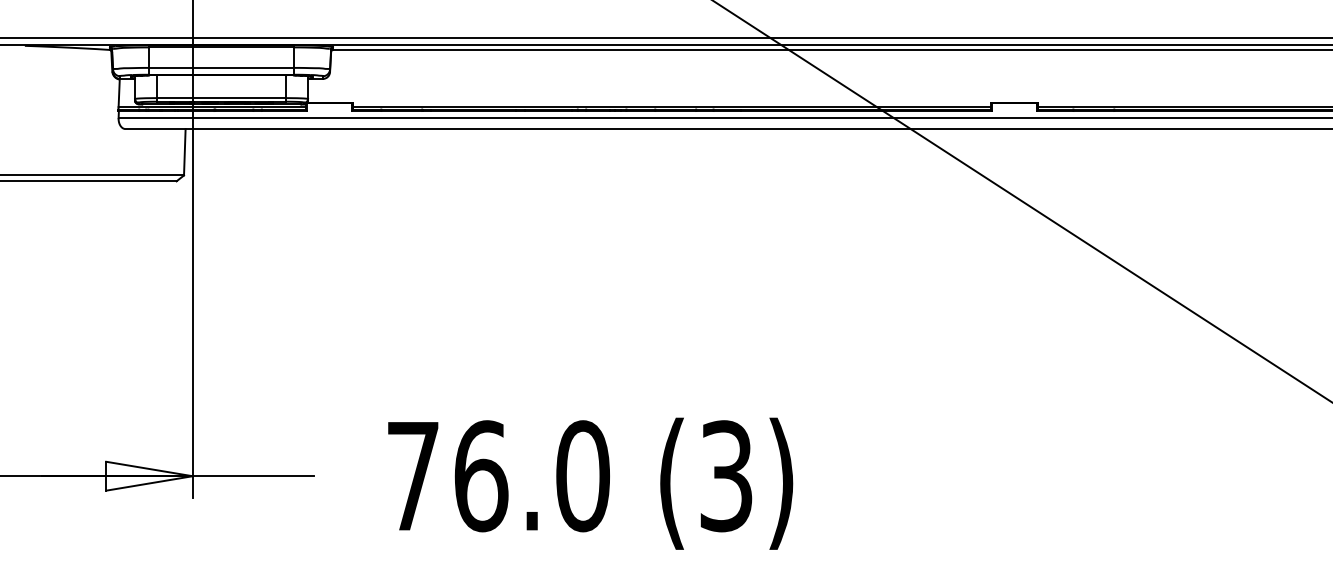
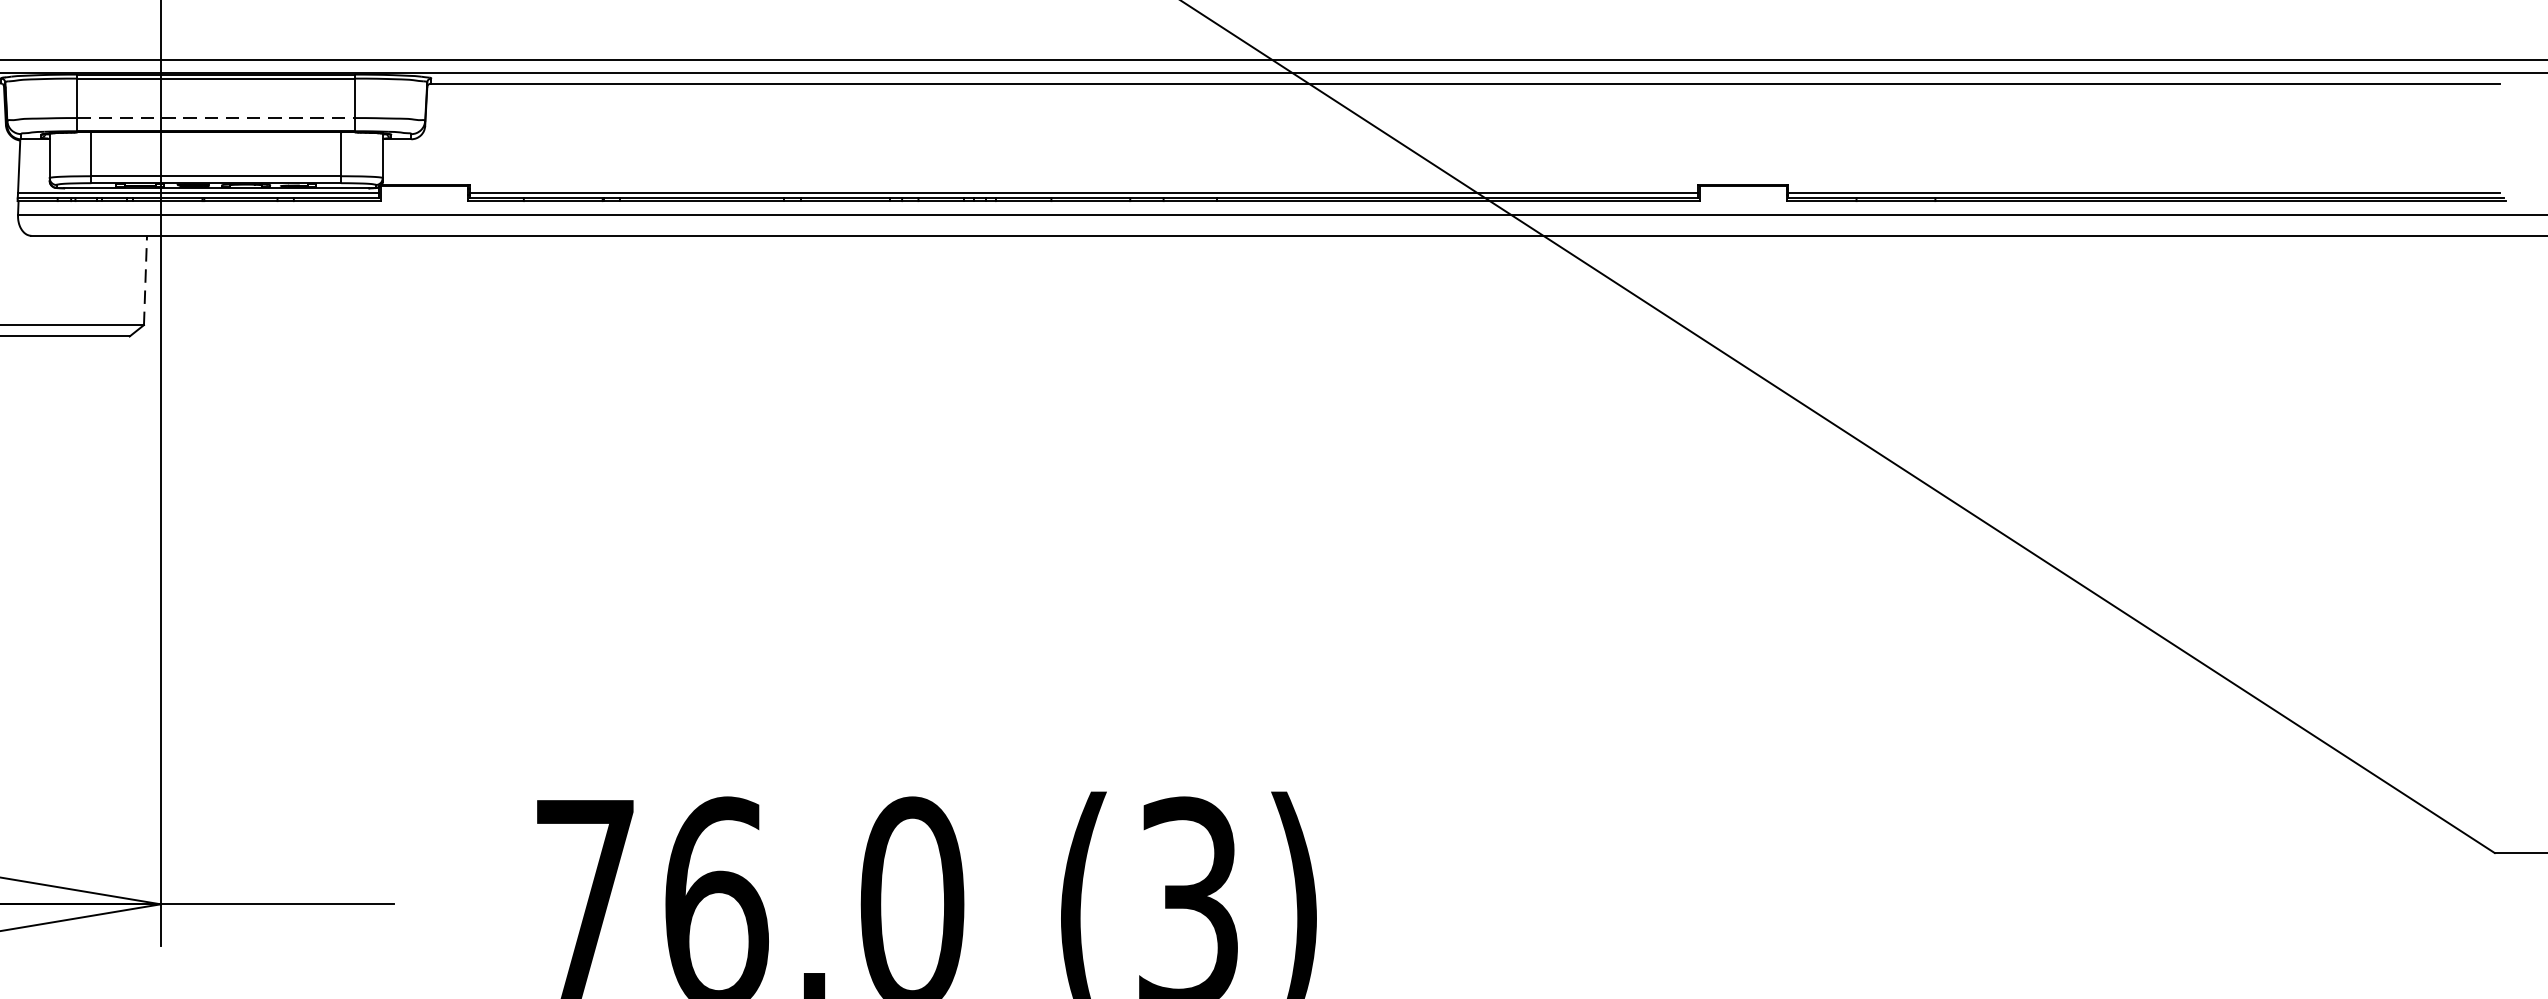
line: (222, 67) -> (218, 117), solid -> dashed
line: (184, 151) -> (144, 279), solid -> dashed

